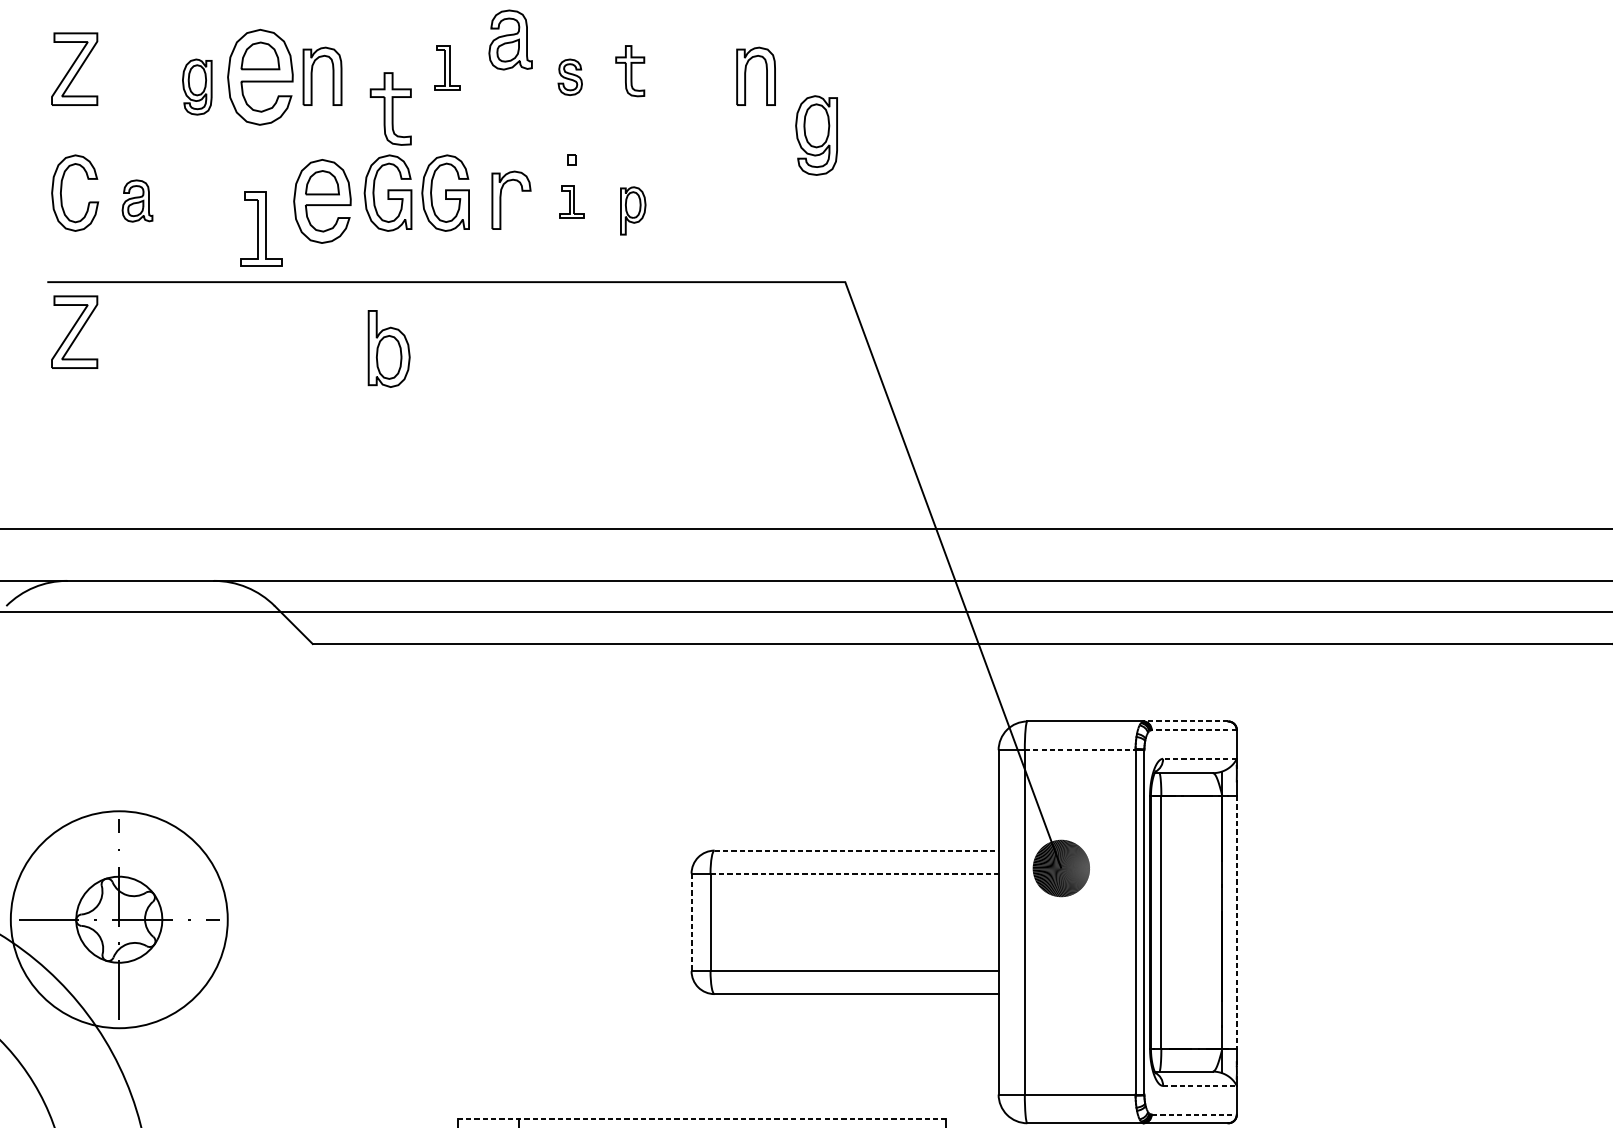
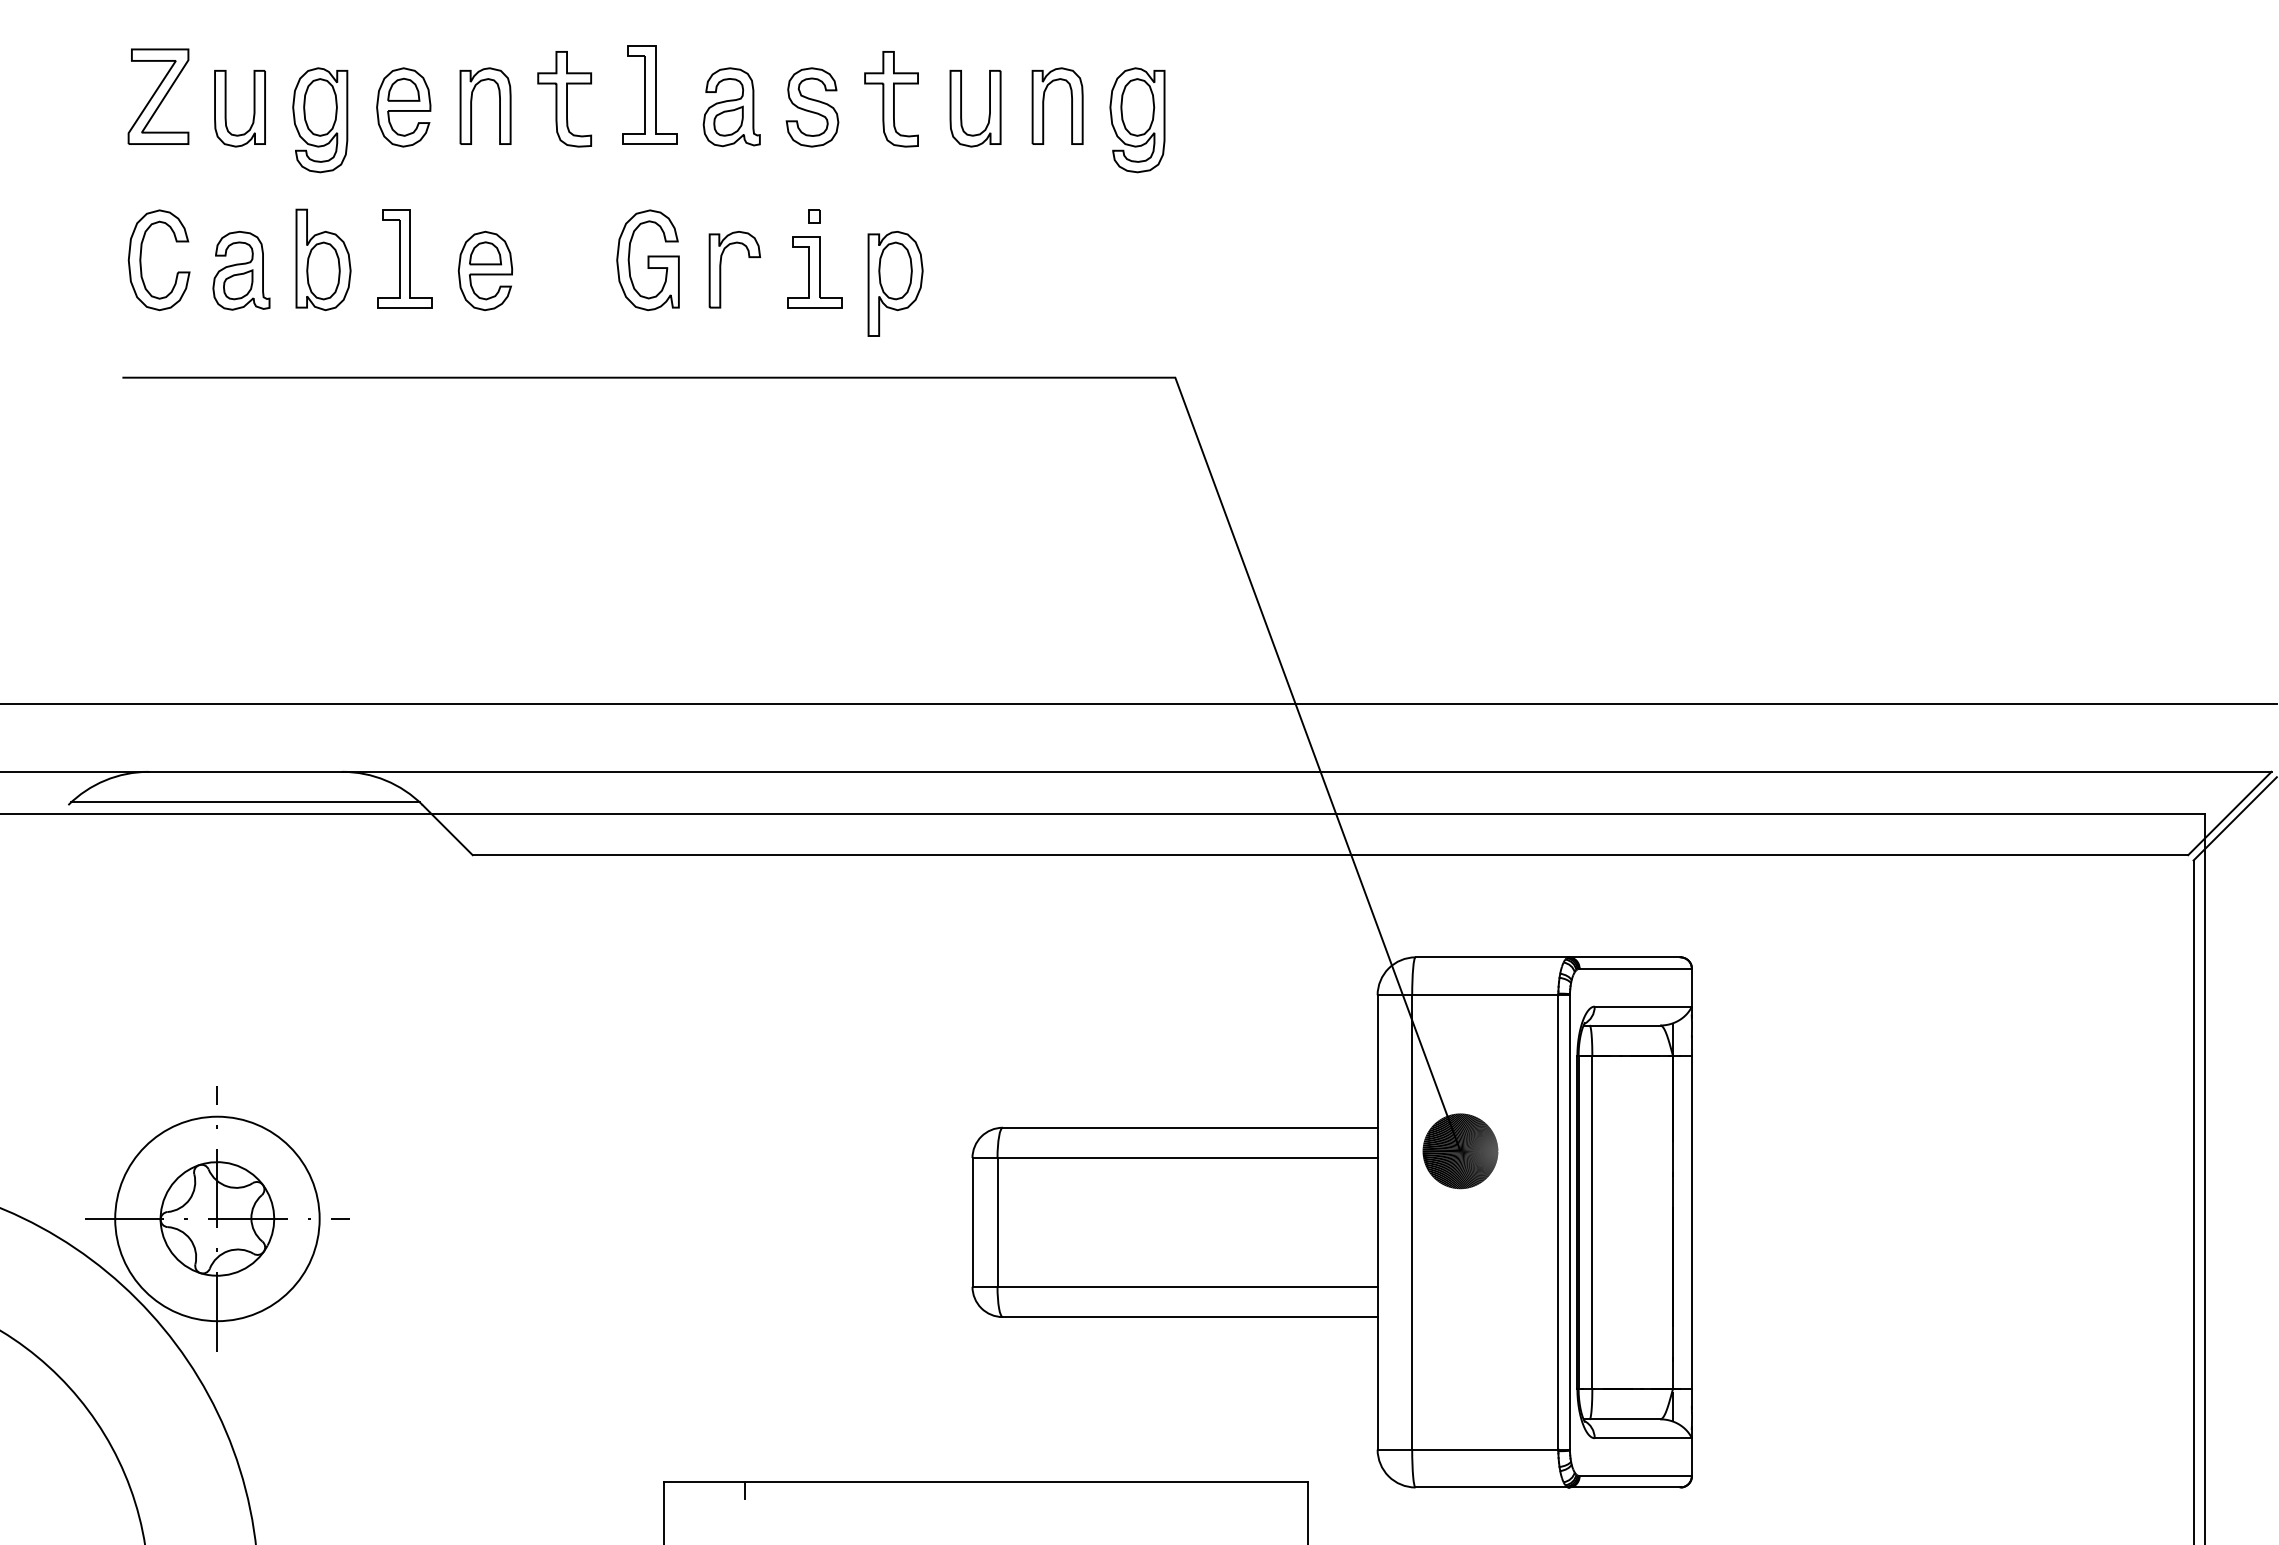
part: (510, 40) -> (731, 107), moved
part: (446, 67) -> (649, 94), size x1.67
part: (630, 71) -> (891, 99), size x1.43
part: (260, 77) -> (403, 107), size x0.62
part: (570, 77) -> (812, 107), size x1.67
part: (126, 78) -> (226, 108), added
part: (683, 78) -> (961, 108), added
part: (197, 87) -> (320, 120), size x1.43
part: (390, 109) -> (564, 99), moved
part: (816, 135) -> (1137, 120), moved
part: (387, 193) -> (571, 260), removed
part: (137, 200) -> (241, 270), size x1.43
part: (322, 200) -> (485, 270), size x0.71
part: (571, 202) -> (814, 272), size x1.67
part: (633, 210) -> (895, 283), size x1.67
part: (261, 228) -> (404, 258), moved
part: (74, 332) -> (158, 443), removed
part: (389, 348) -> (323, 259), moved
line: (140, 604) -> (245, 802), added
line: (1185, 721) -> (1624, 957), dashed -> solid
line: (1194, 729) -> (1636, 968), dashed -> solid
line: (1080, 750) -> (1485, 995), dashed -> solid
line: (1200, 758) -> (1643, 1006), dashed -> solid
line: (856, 850) -> (1190, 1127), dashed -> solid
line: (855, 873) -> (1188, 1158), dashed -> solid
circle: (119, 919) -> (217, 1218), size x0.71
line: (691, 922) -> (972, 1222), dashed -> solid
line: (1236, 922) -> (1691, 1222), dashed -> solid
line: (1200, 1086) -> (1643, 1438), dashed -> solid
line: (1194, 1114) -> (1636, 1476), dashed -> solid
line: (701, 1118) -> (985, 1481), dashed -> solid

